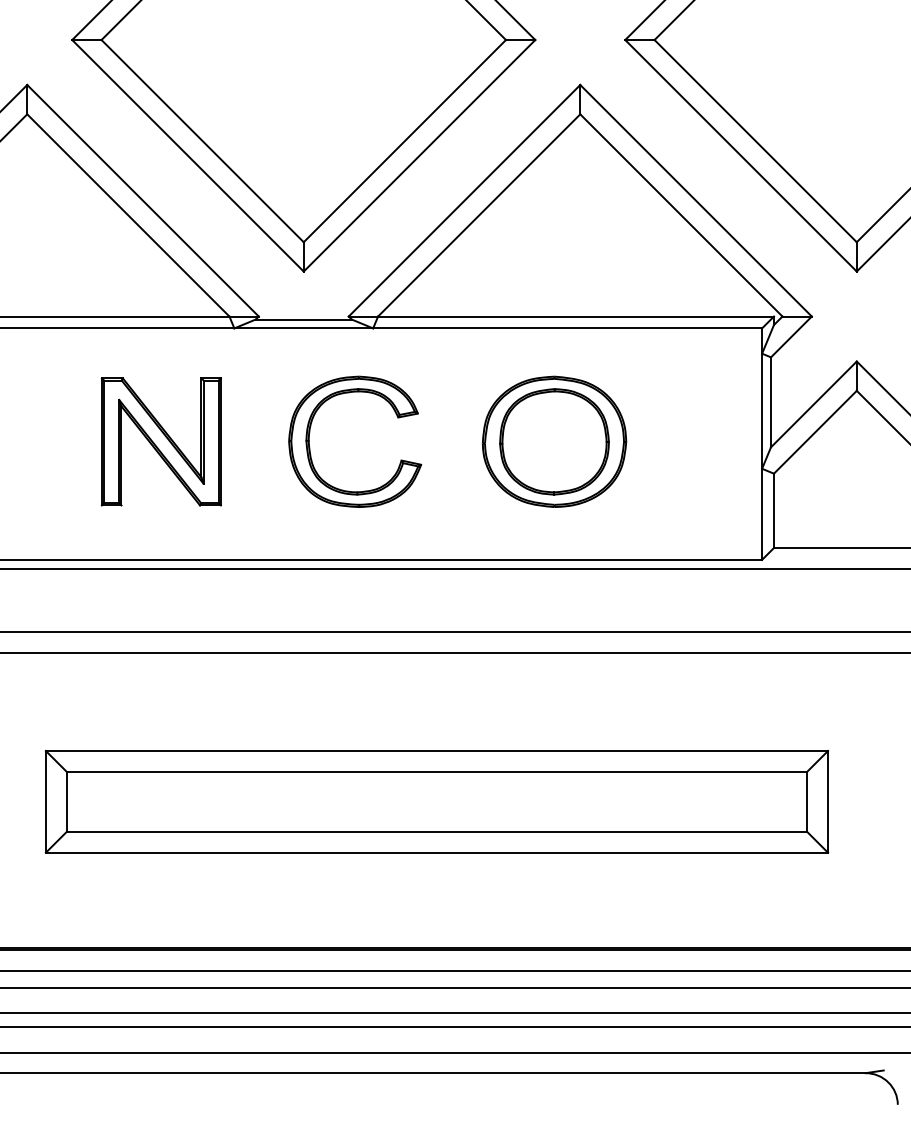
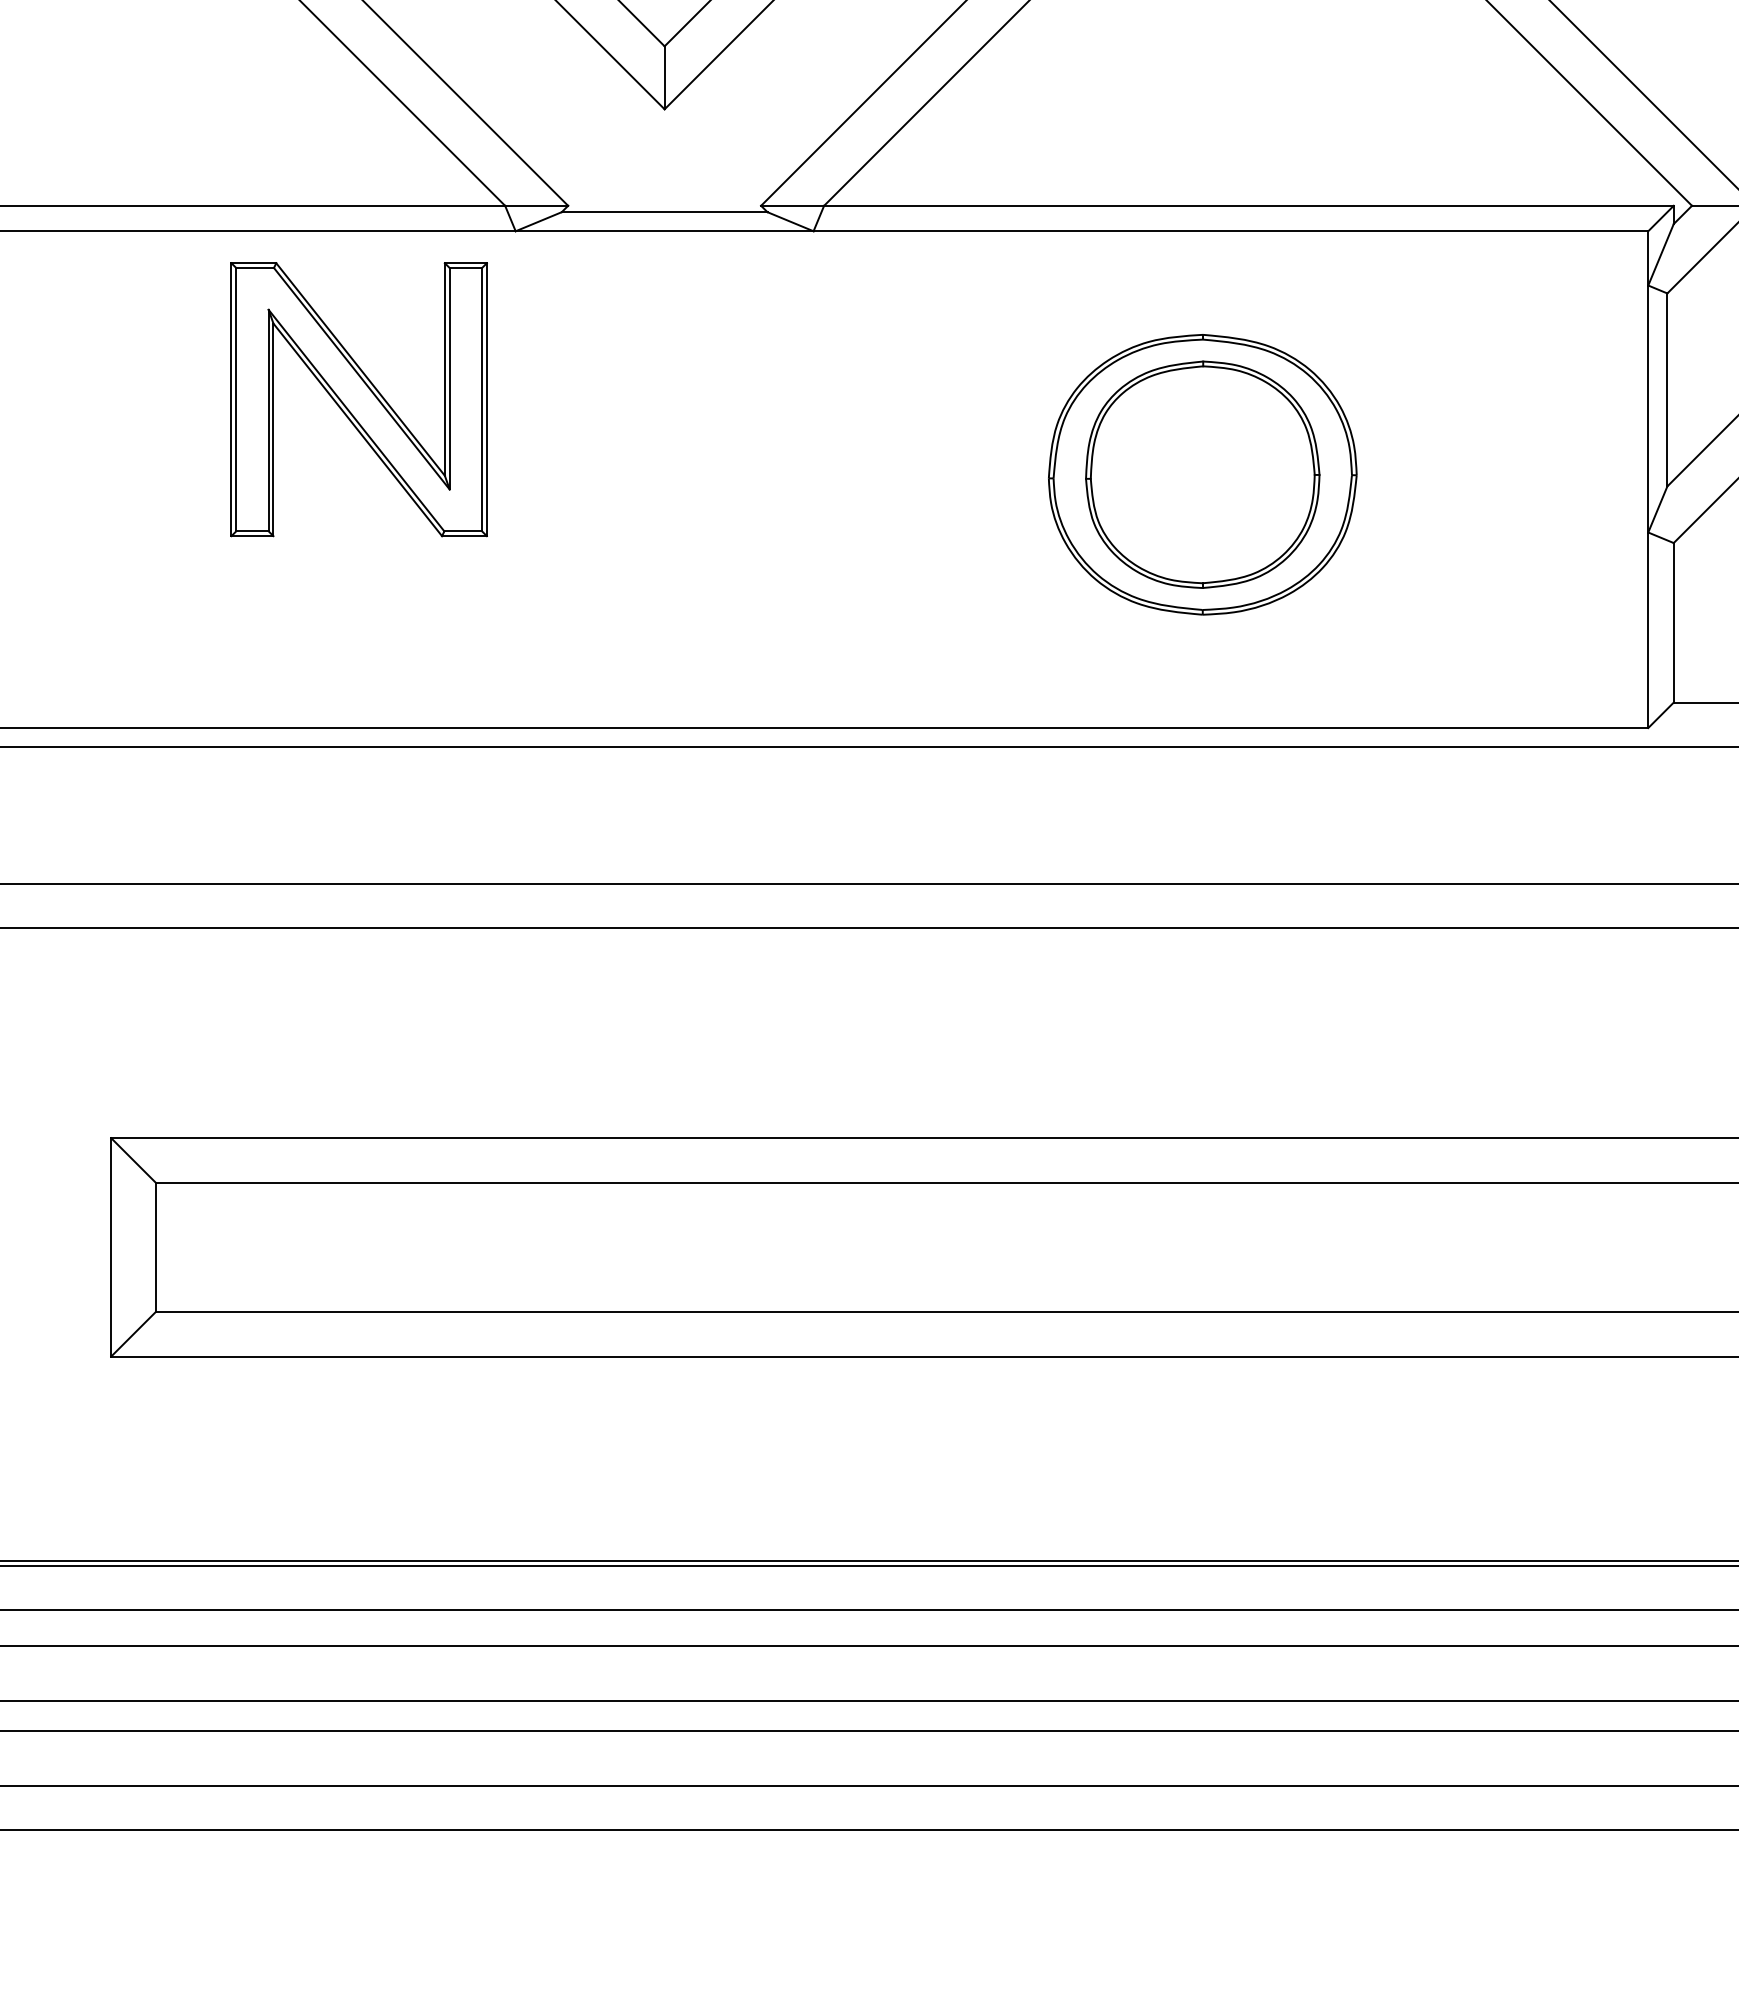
part: (160, 441) -> (357, 398), moved
part: (310, 447) -> (679, 486), removed

